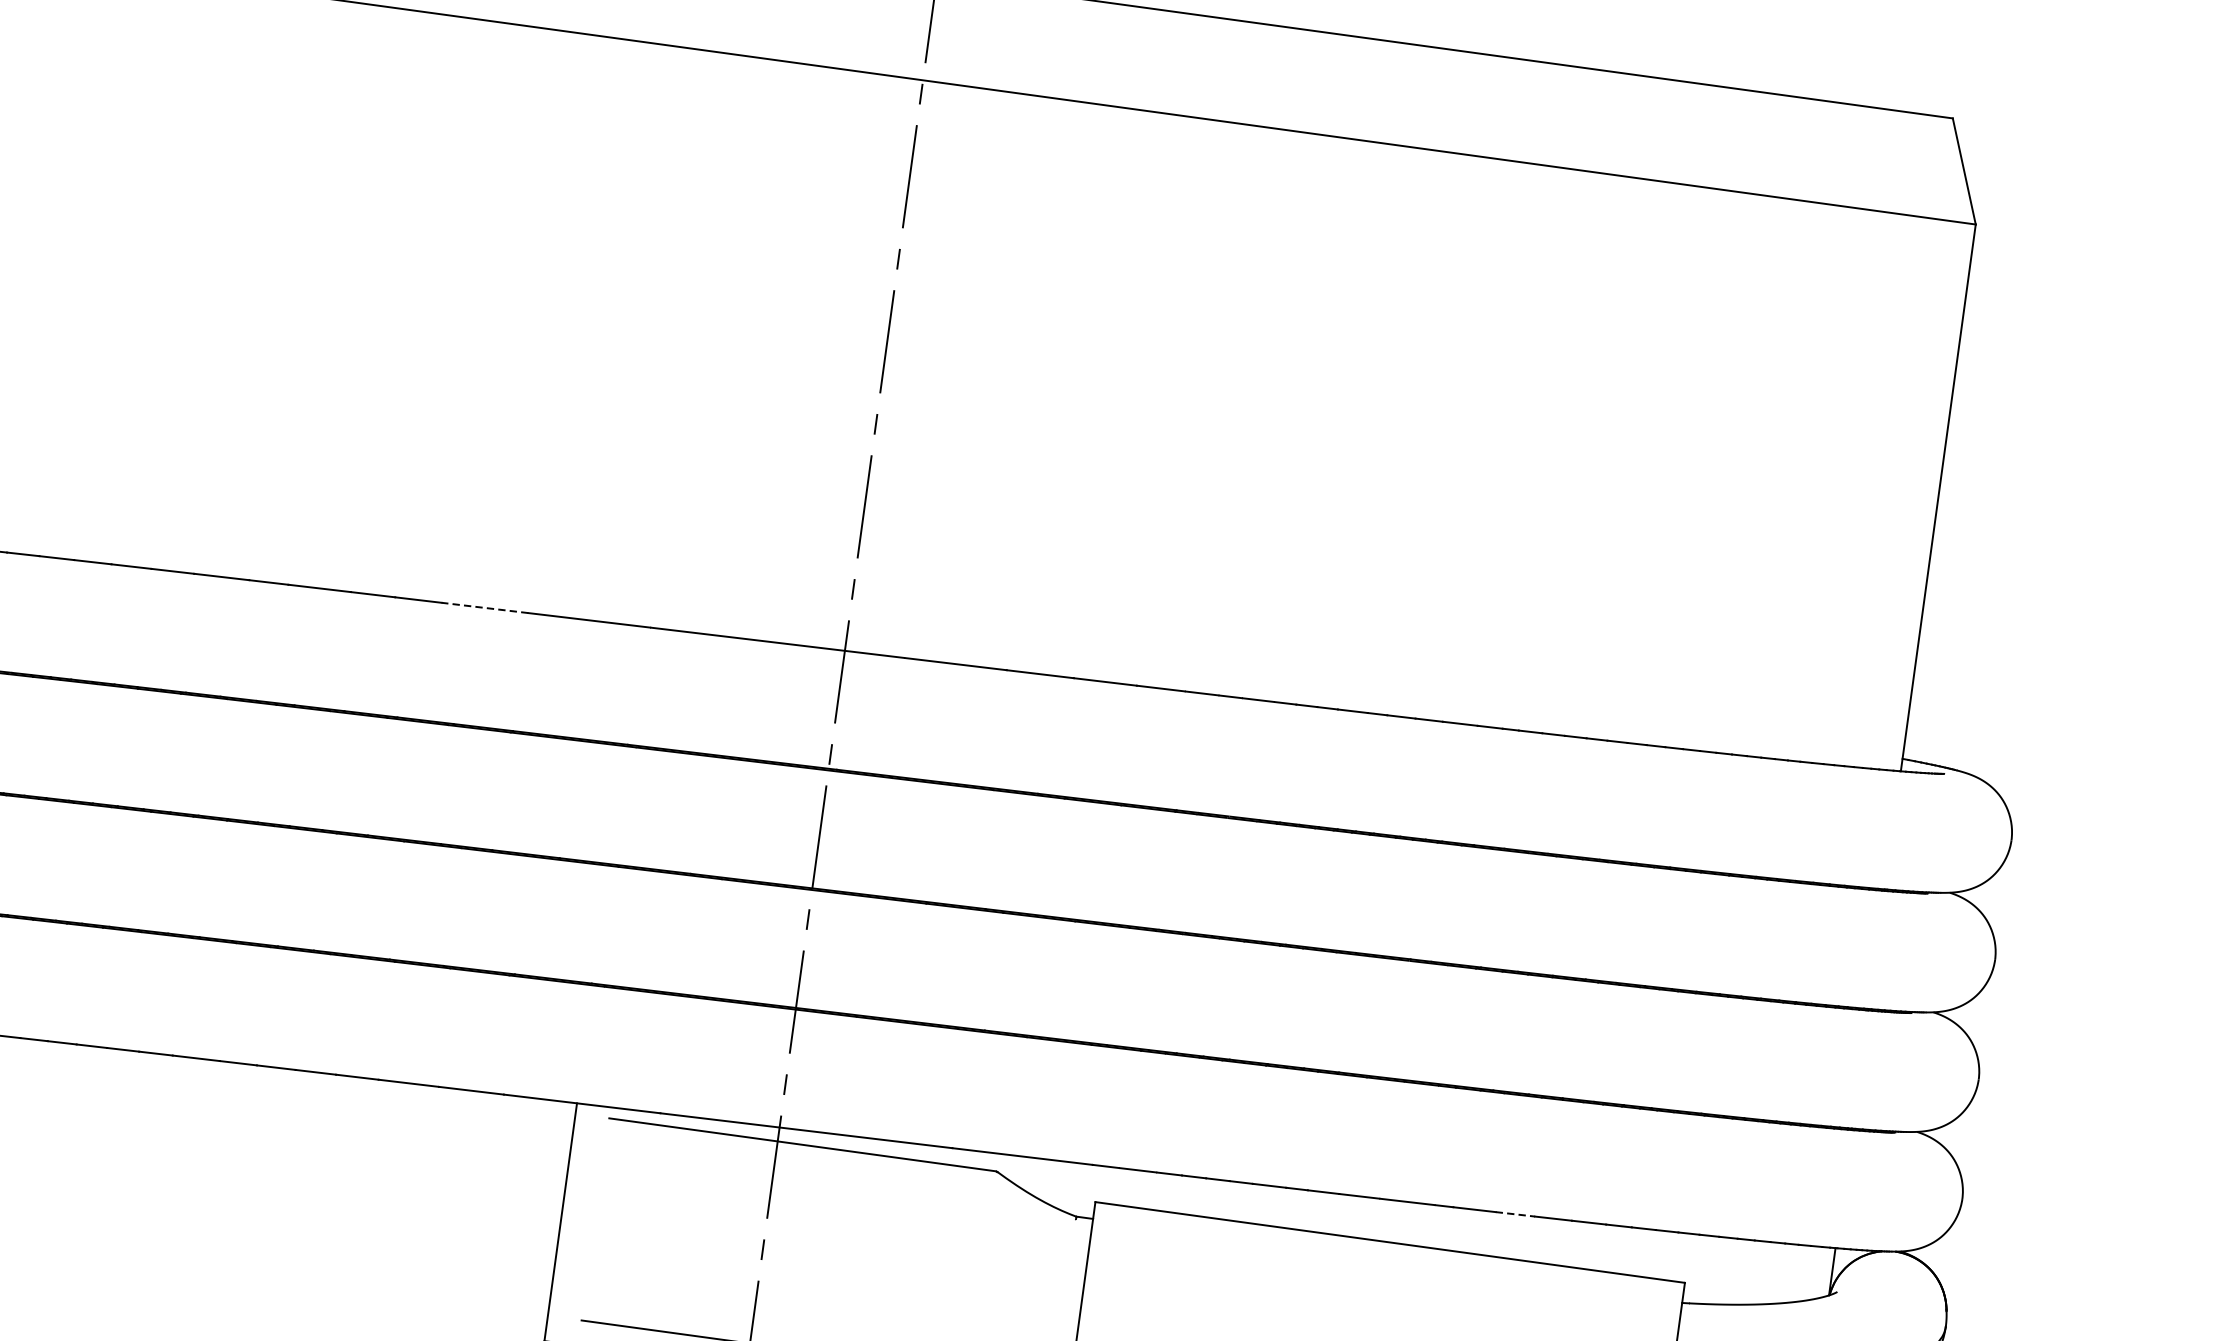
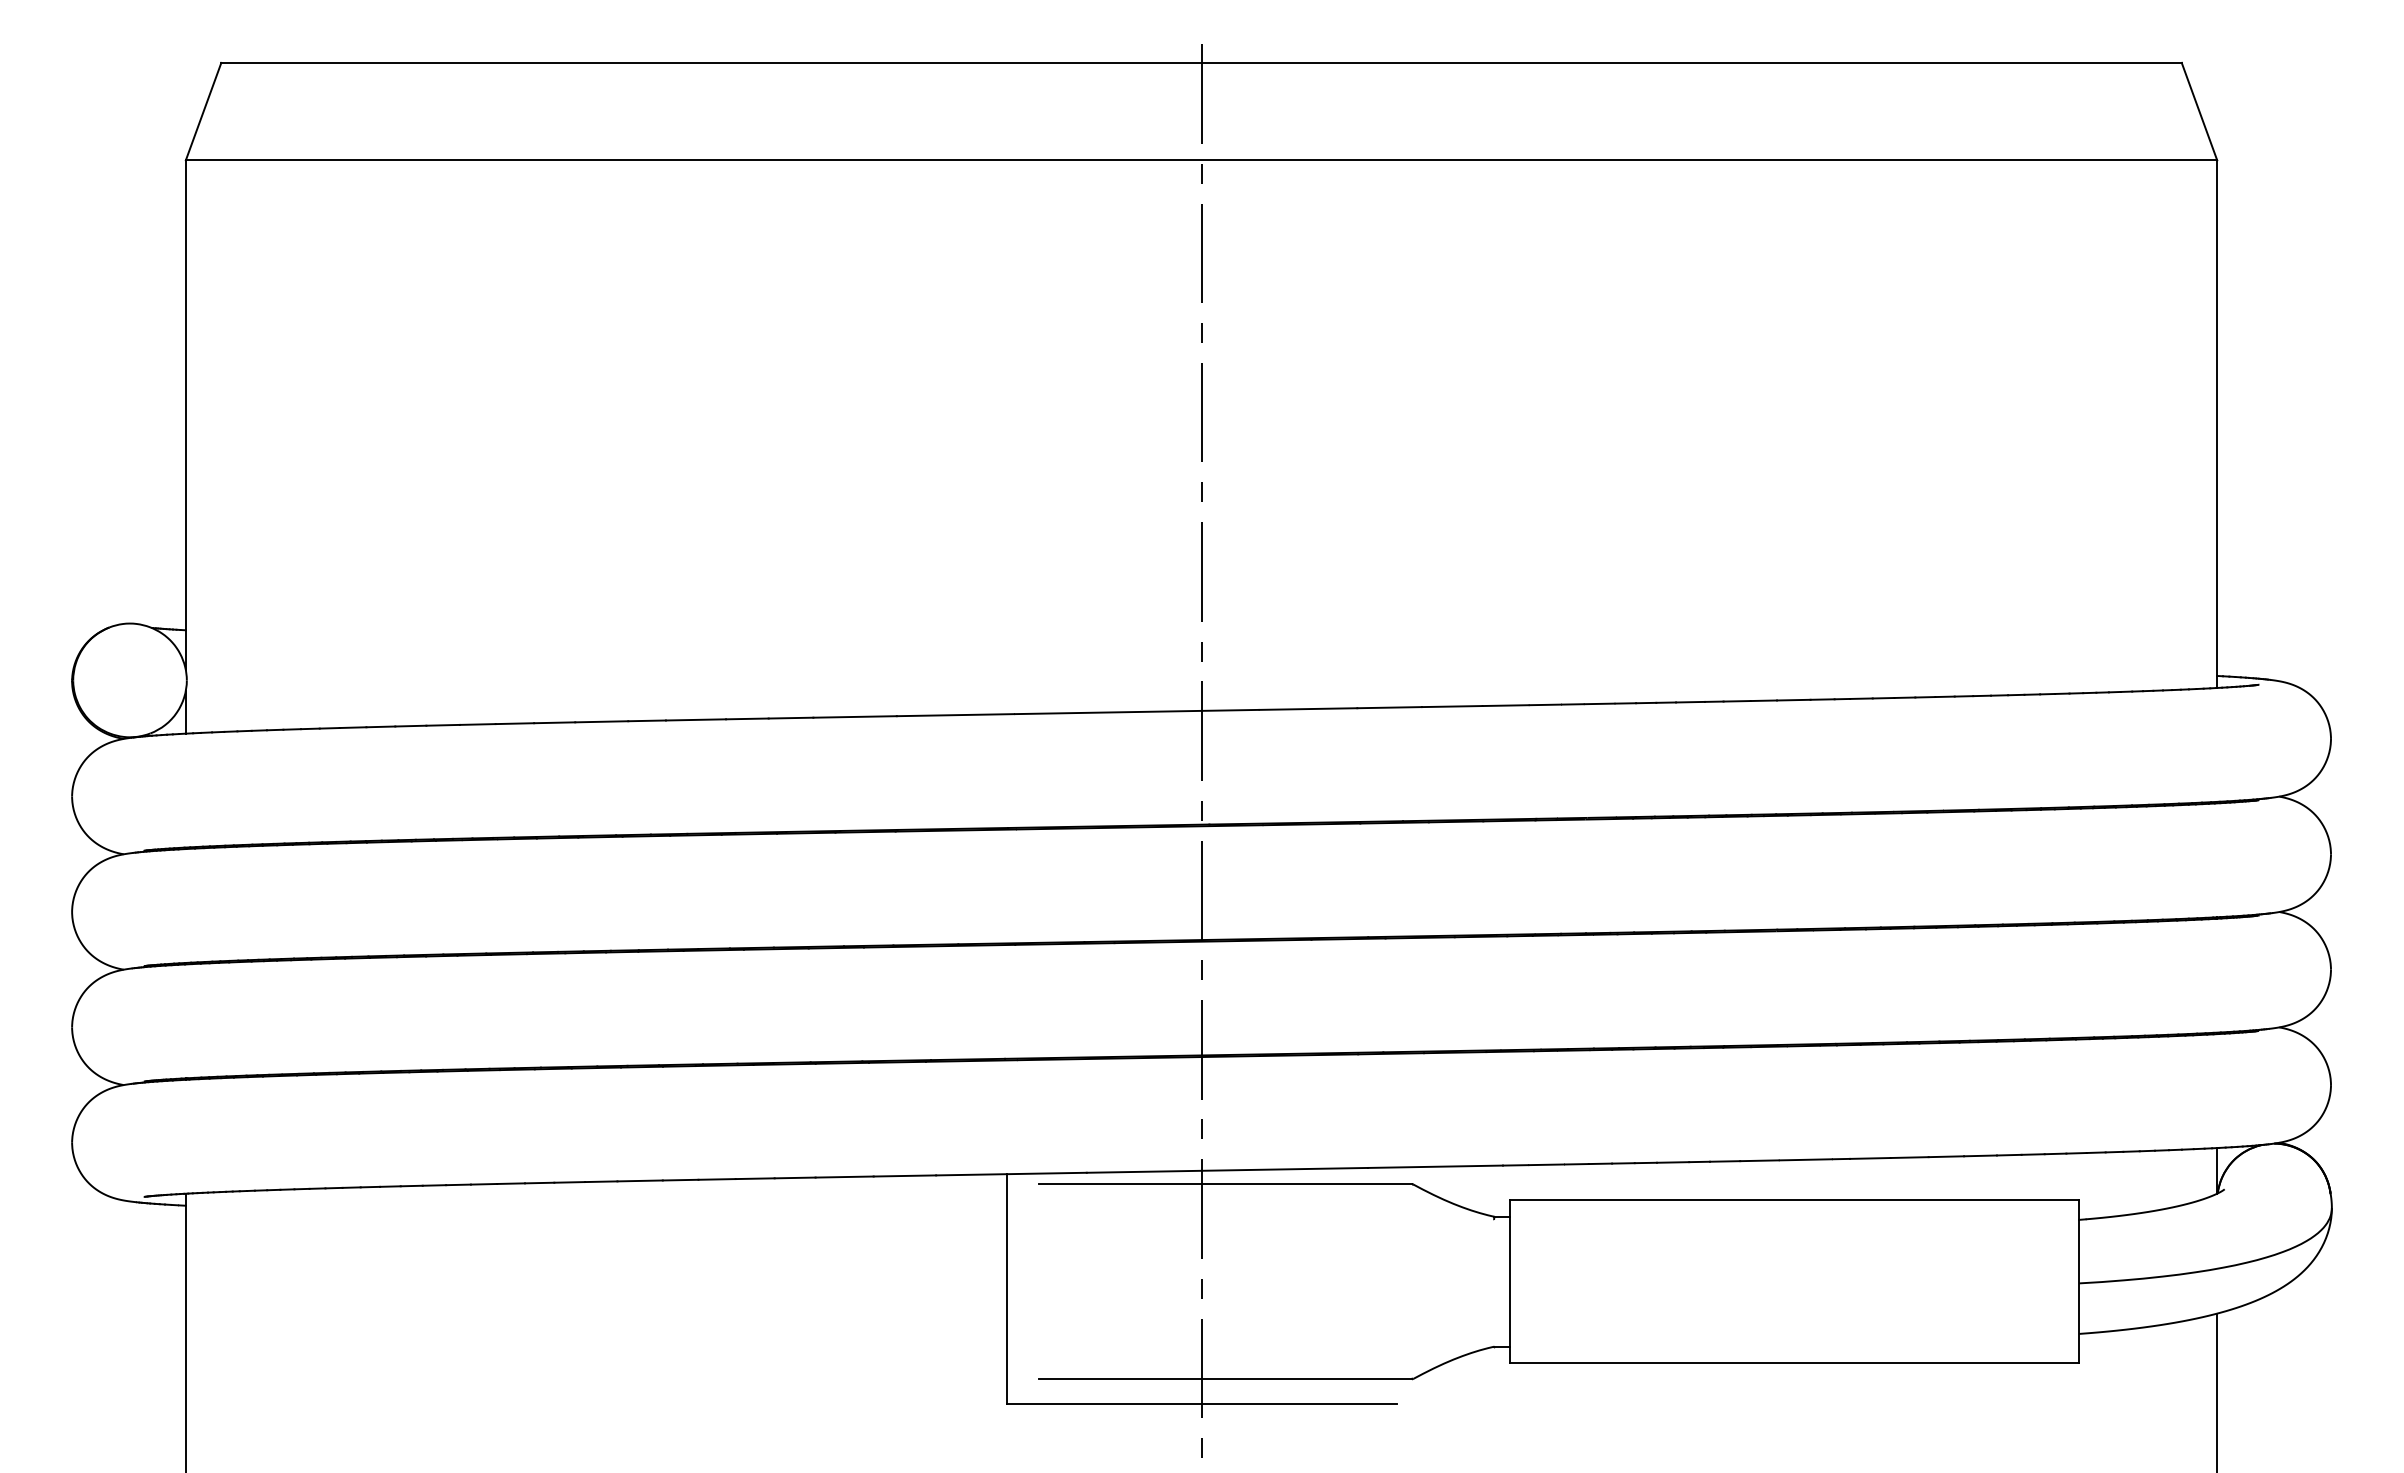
line: (485, 607) -> (855, 716), dashed -> solid
line: (1516, 1214) -> (1910, 1157), dashed -> solid

